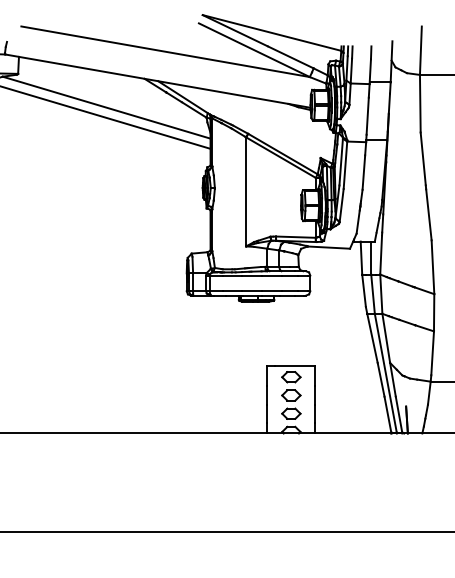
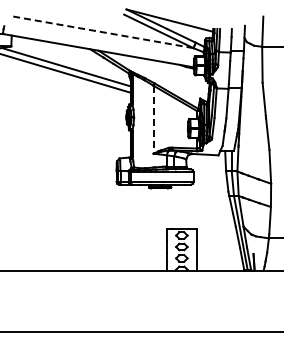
line: (164, 51) -> (102, 32), solid -> dashed
line: (245, 192) -> (153, 120), solid -> dashed

